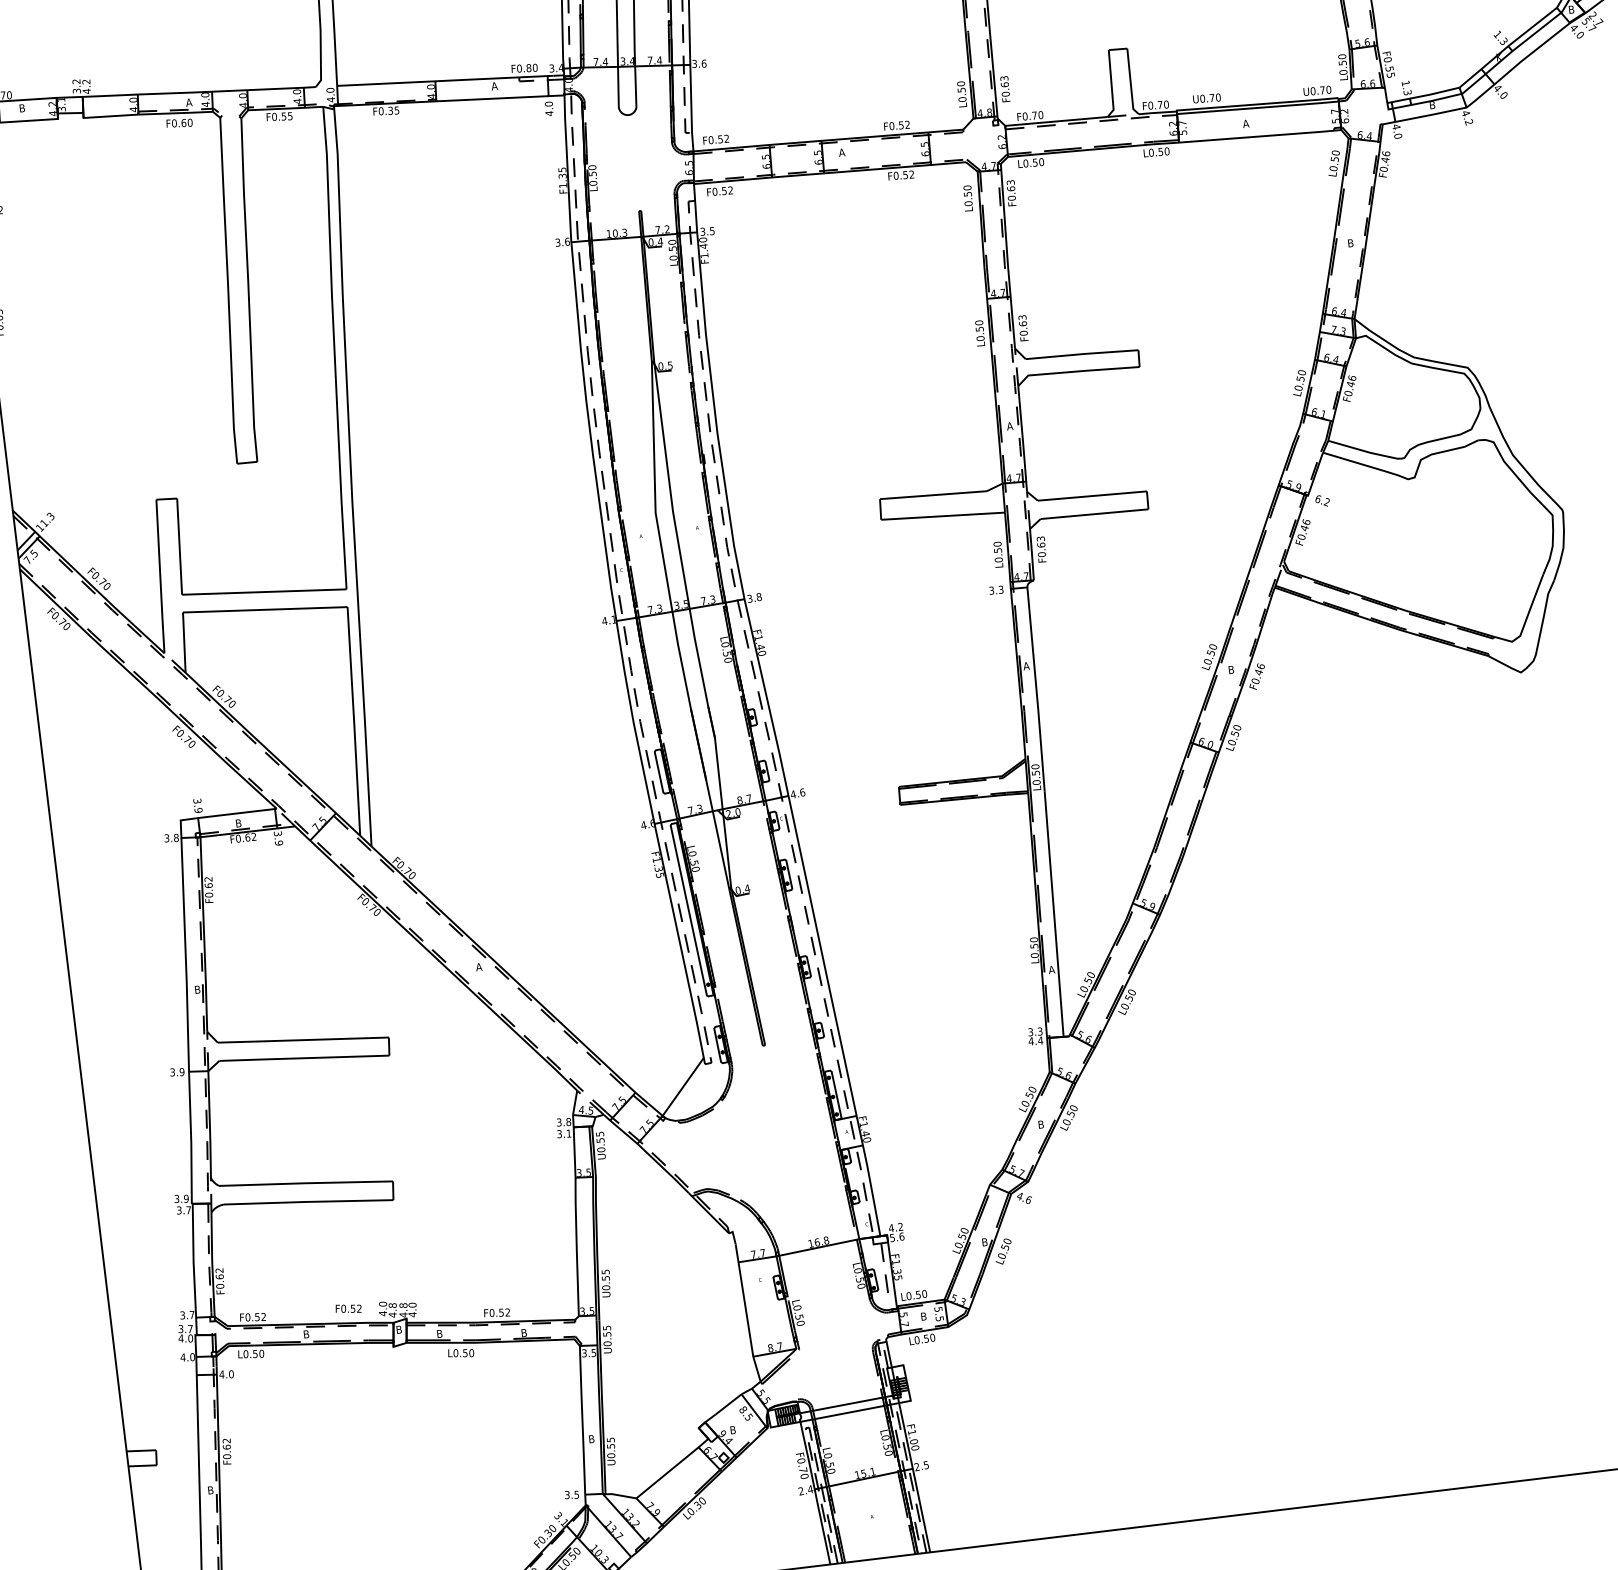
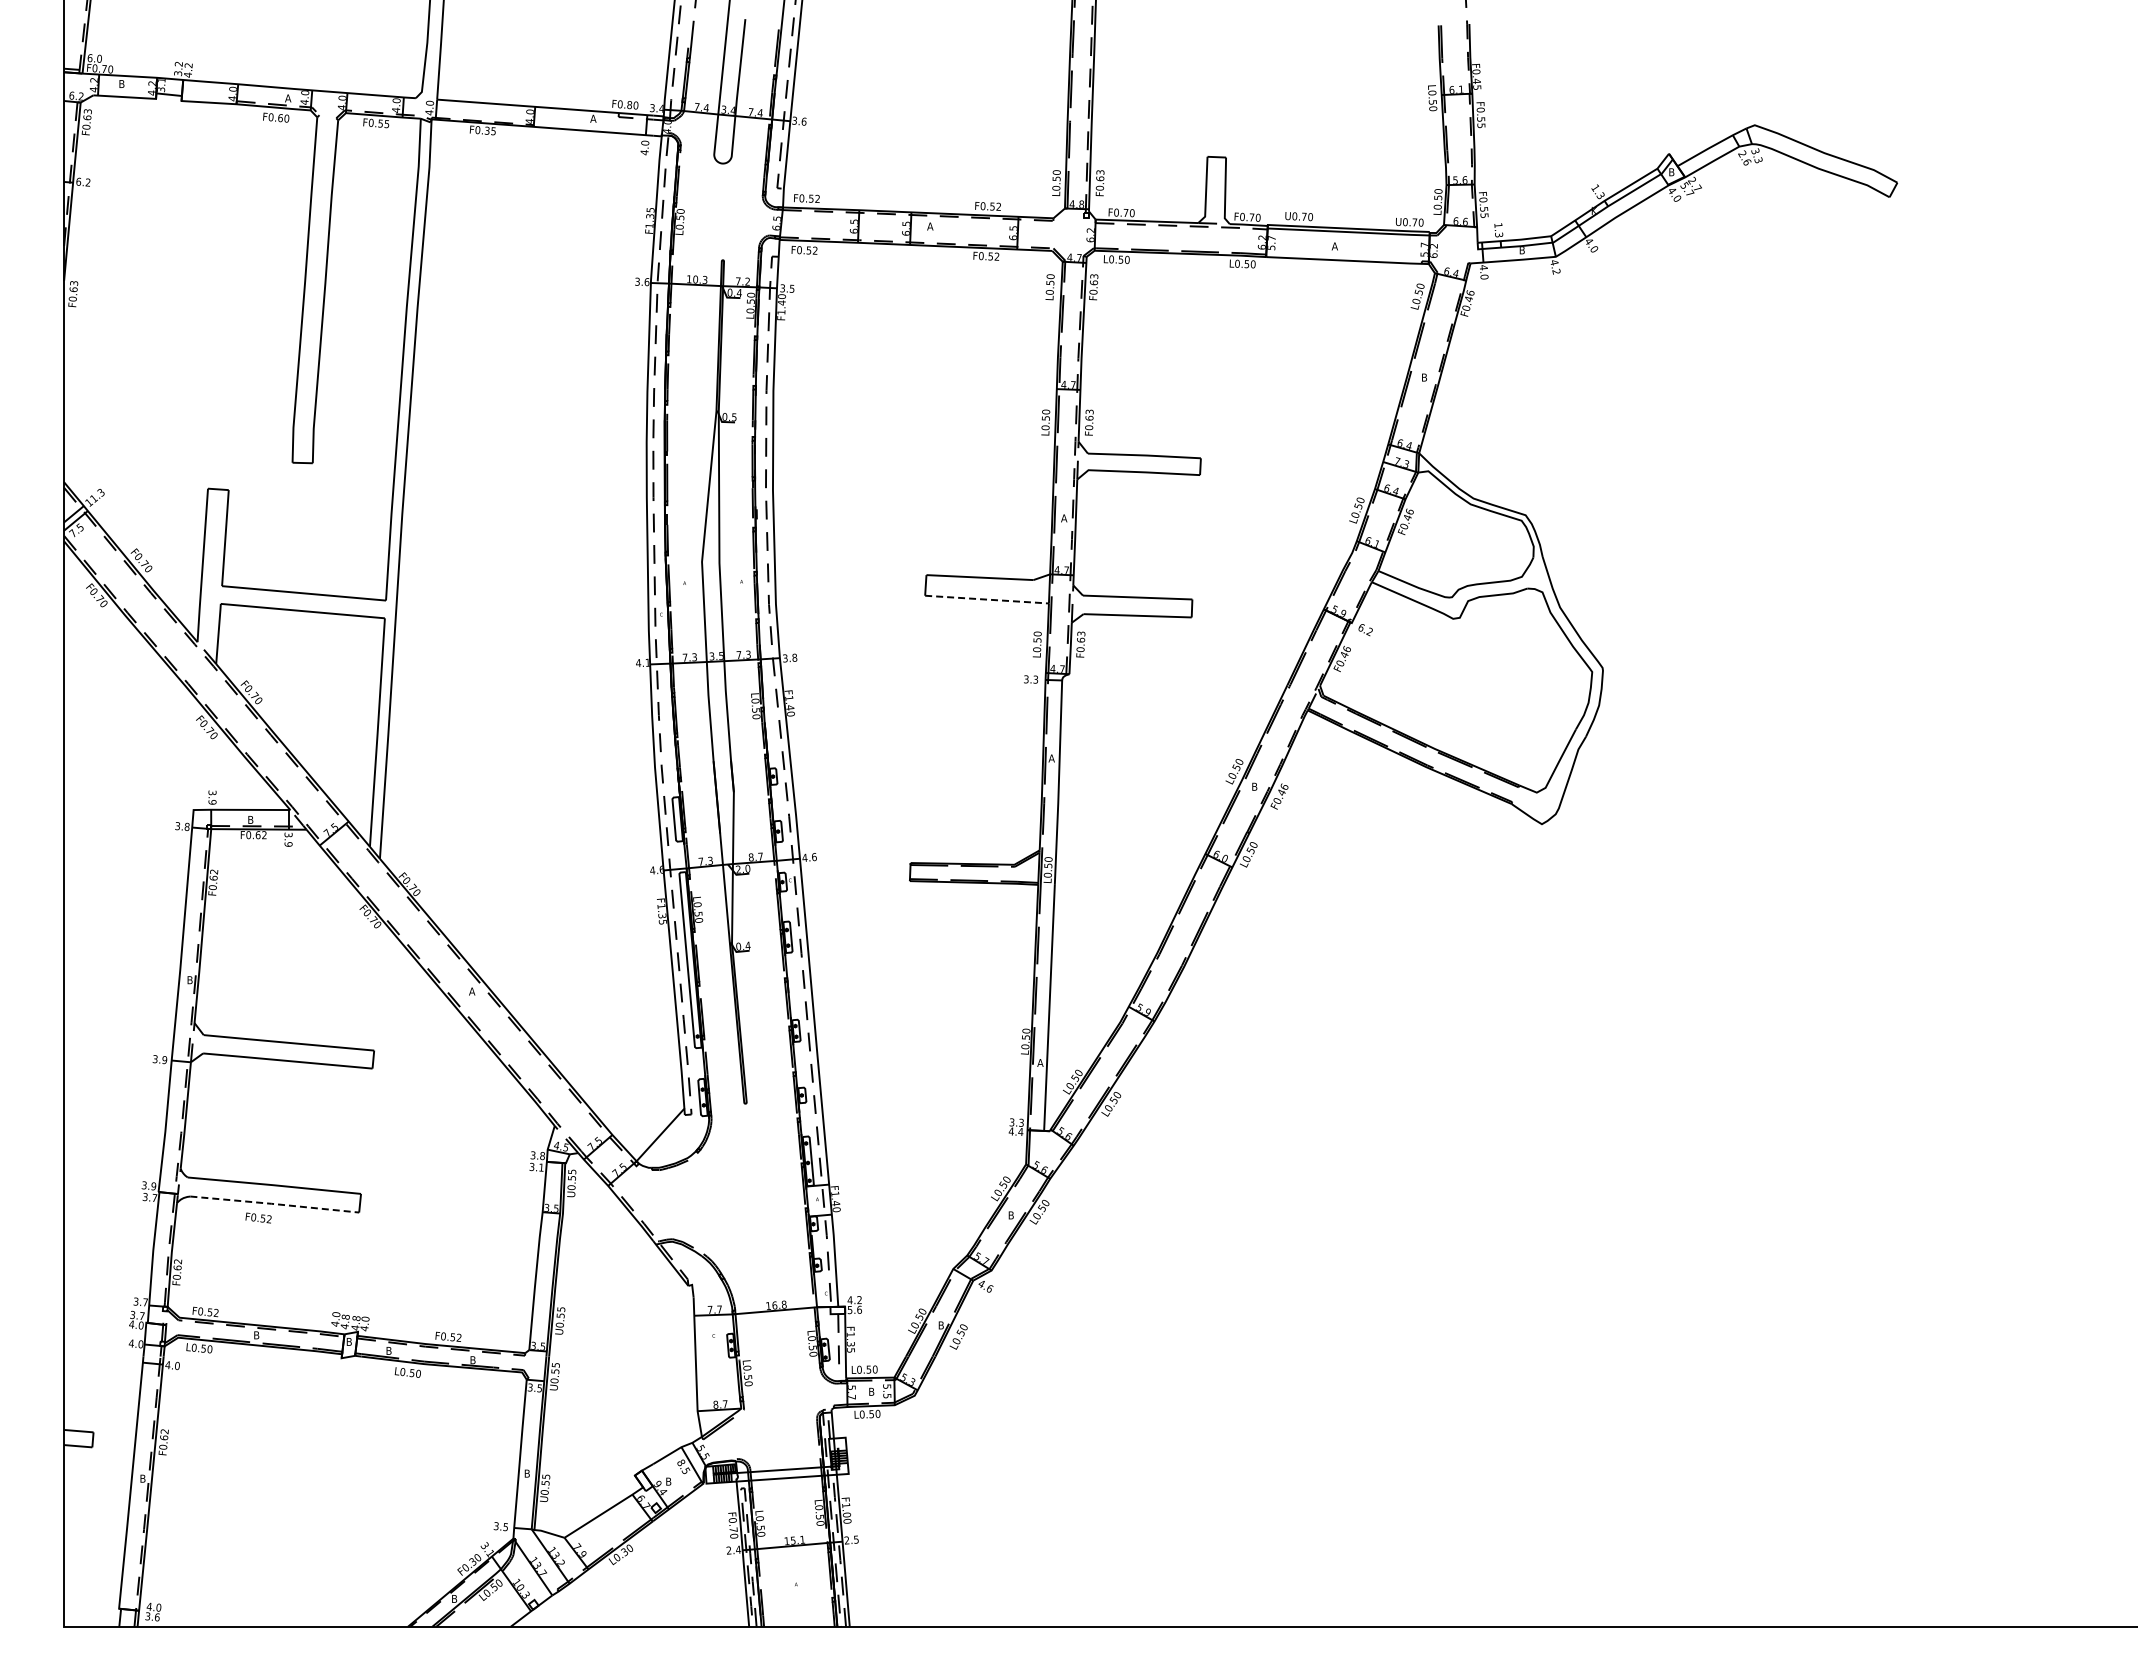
line: (943, 516) -> (987, 599), solid -> dashed
line: (308, 1202) -> (274, 1204), solid -> dashed
text: (348, 1308) -> (258, 1217), moved

